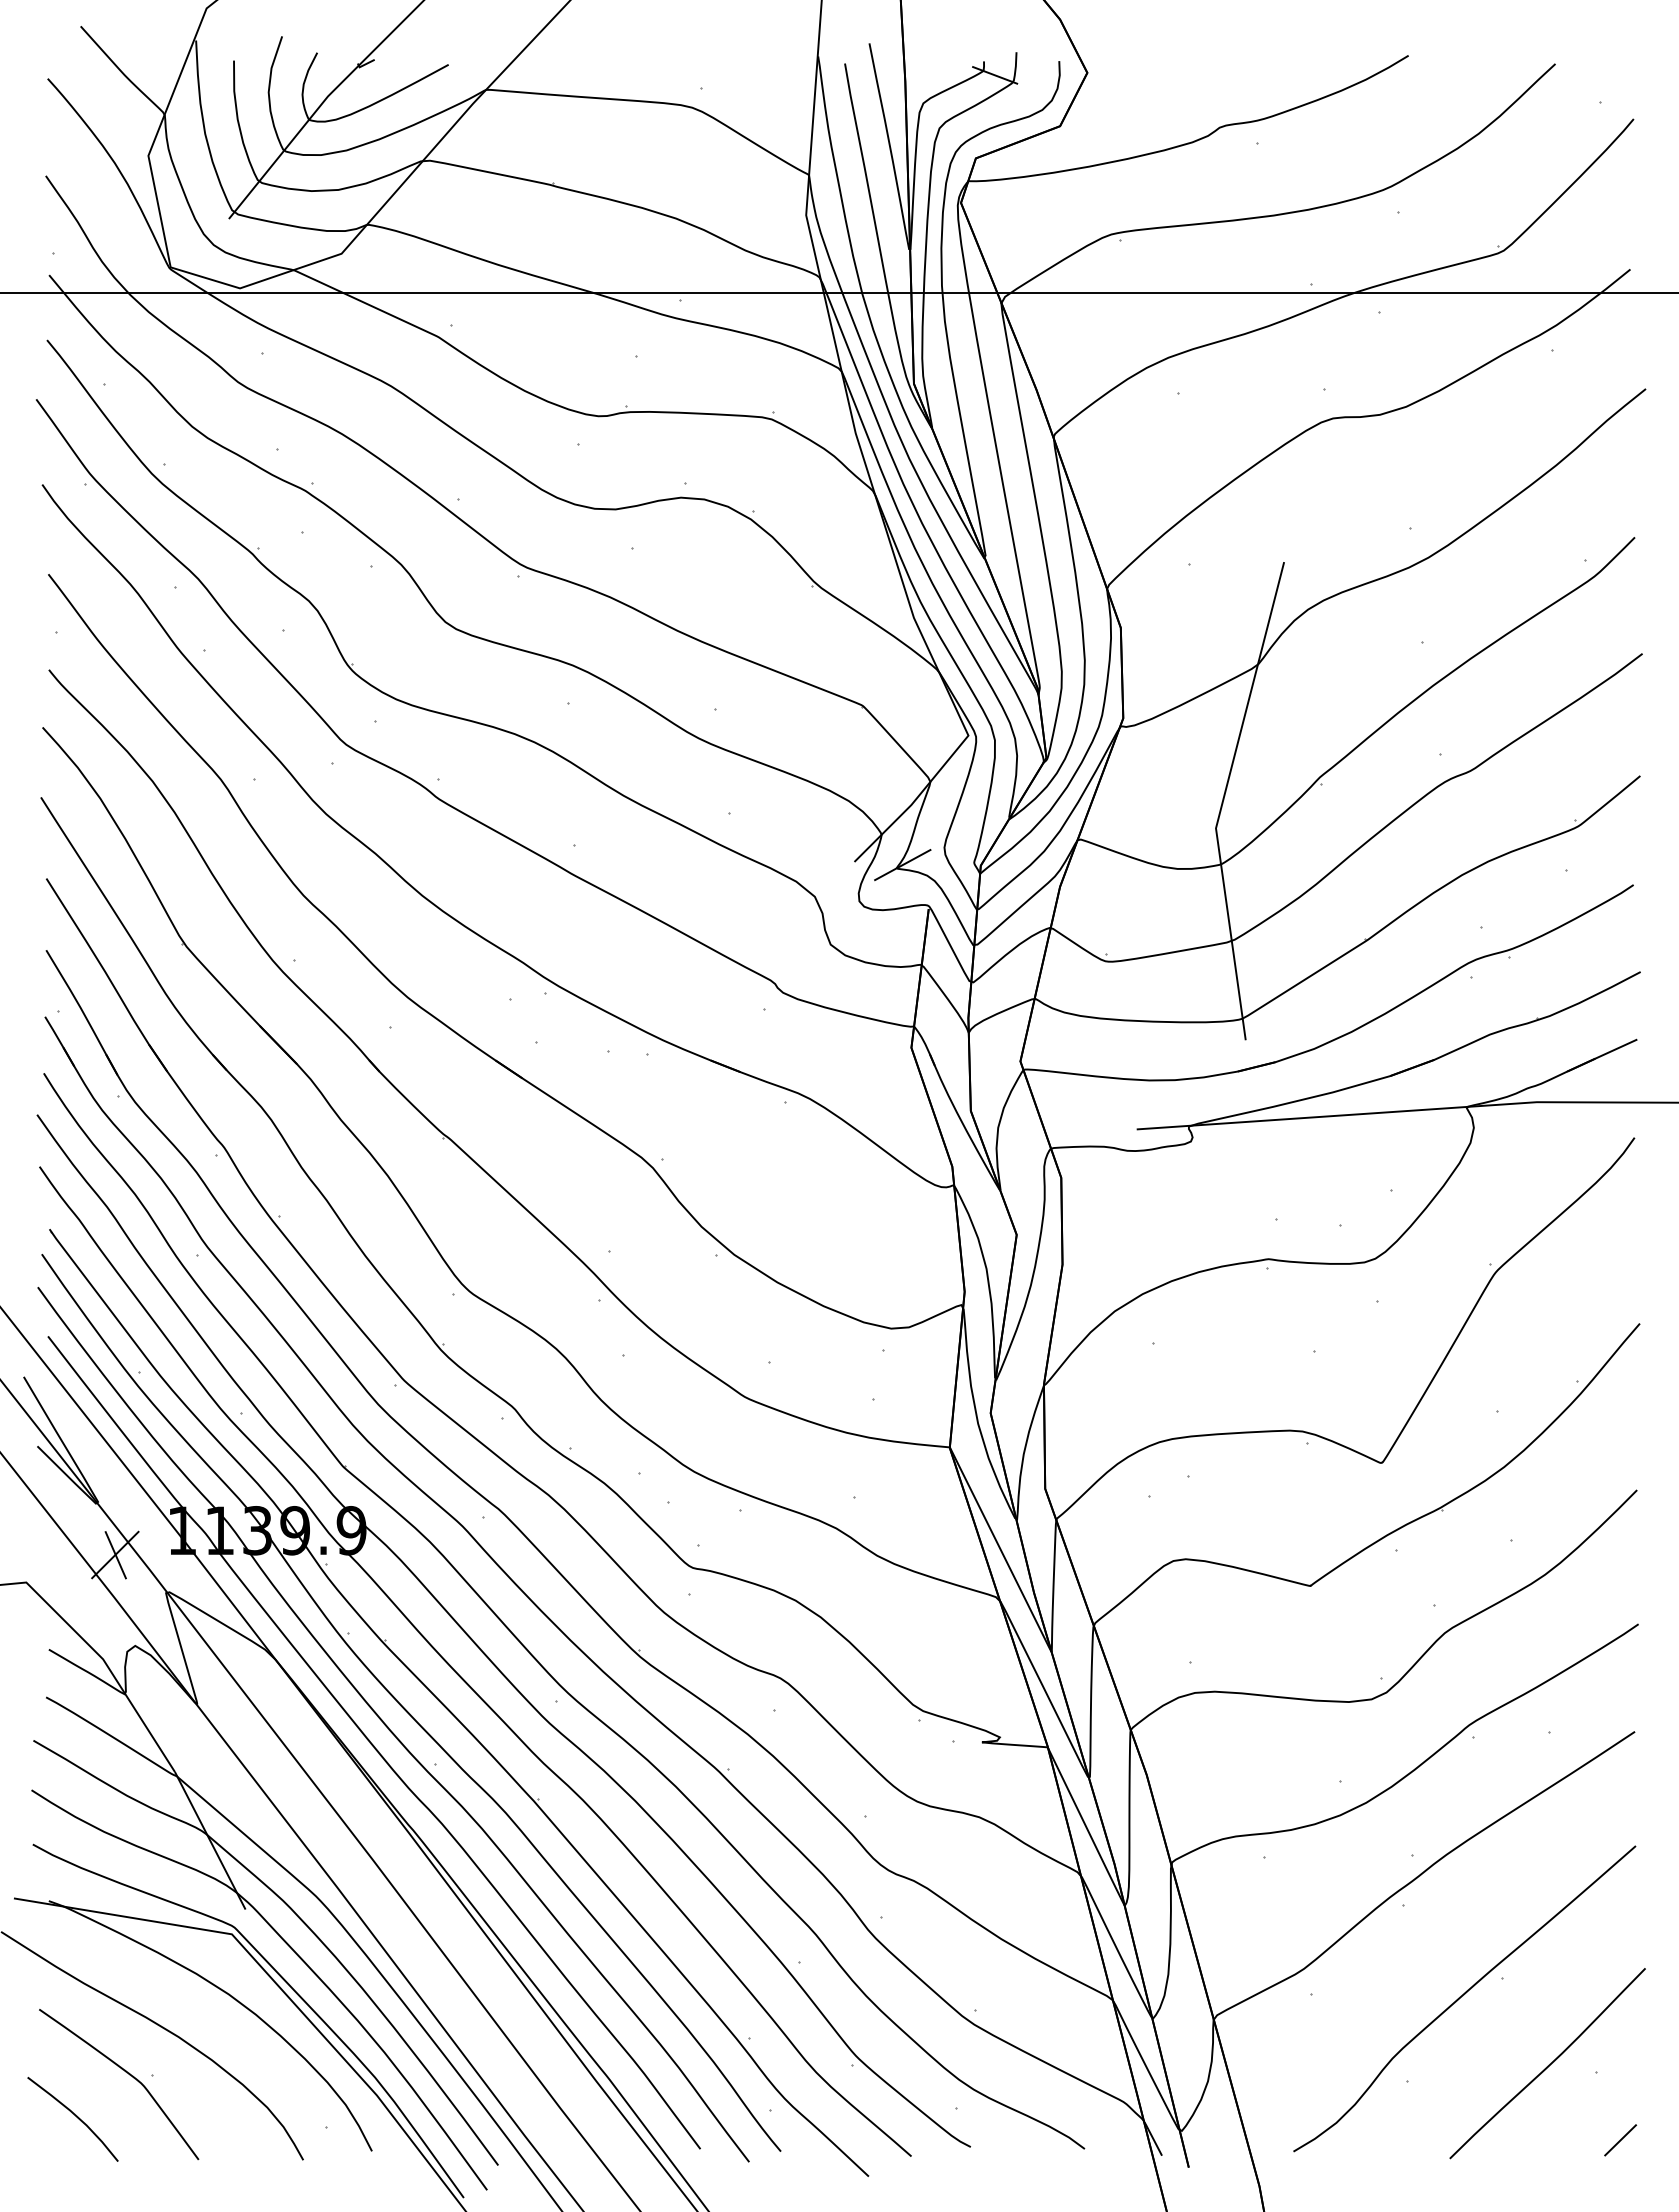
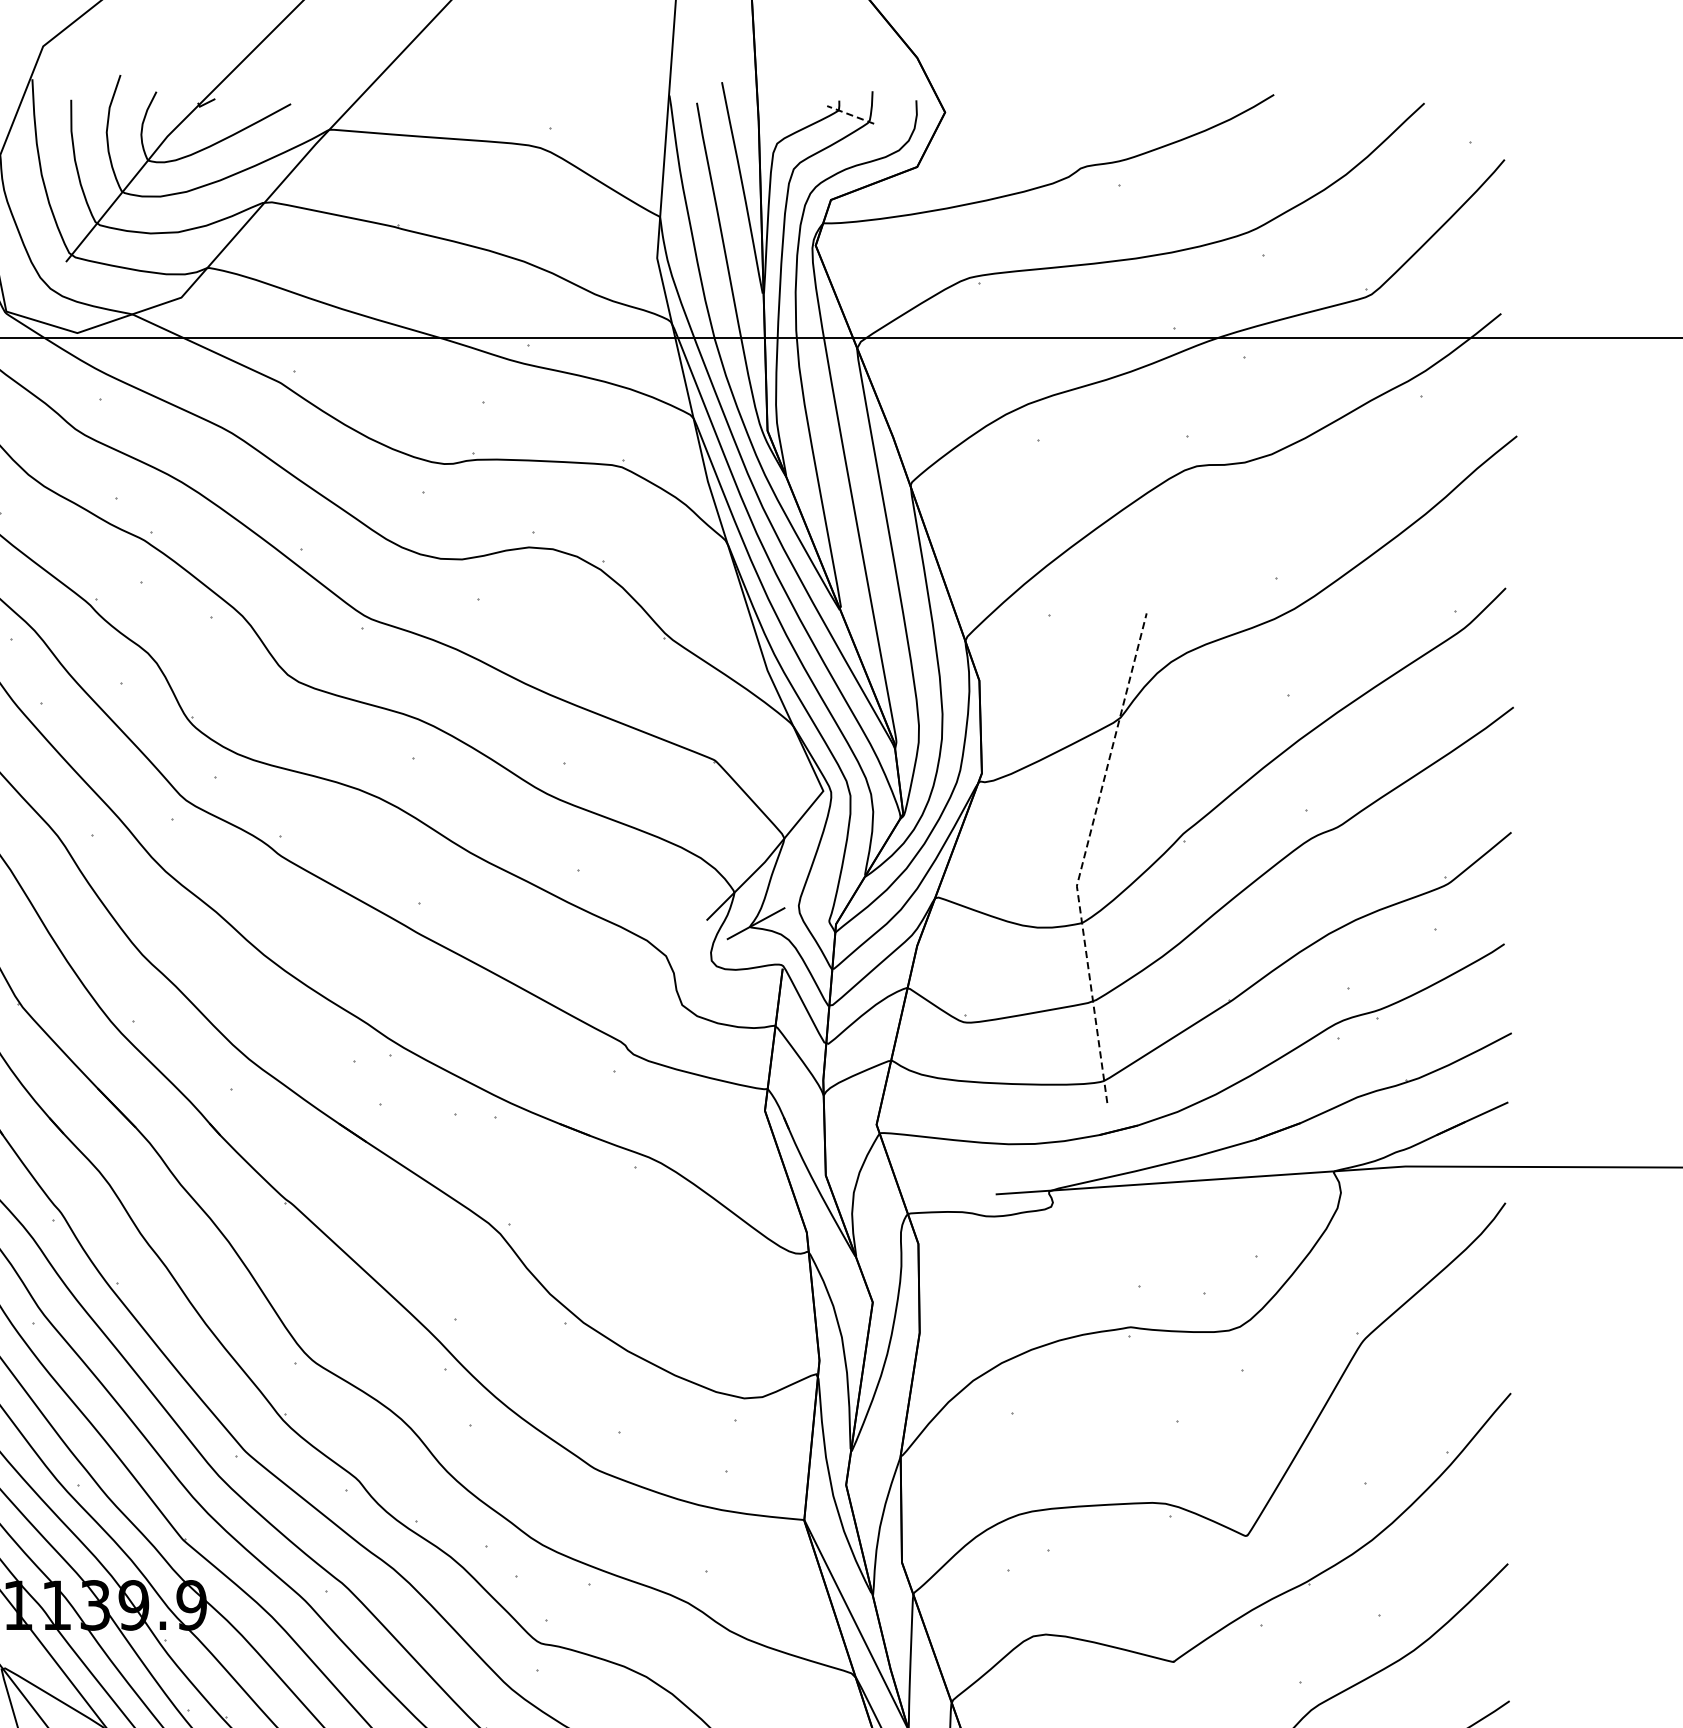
line: (995, 75) -> (851, 115), solid -> dashed
line: (1223, 799) -> (1084, 856), solid -> dashed

